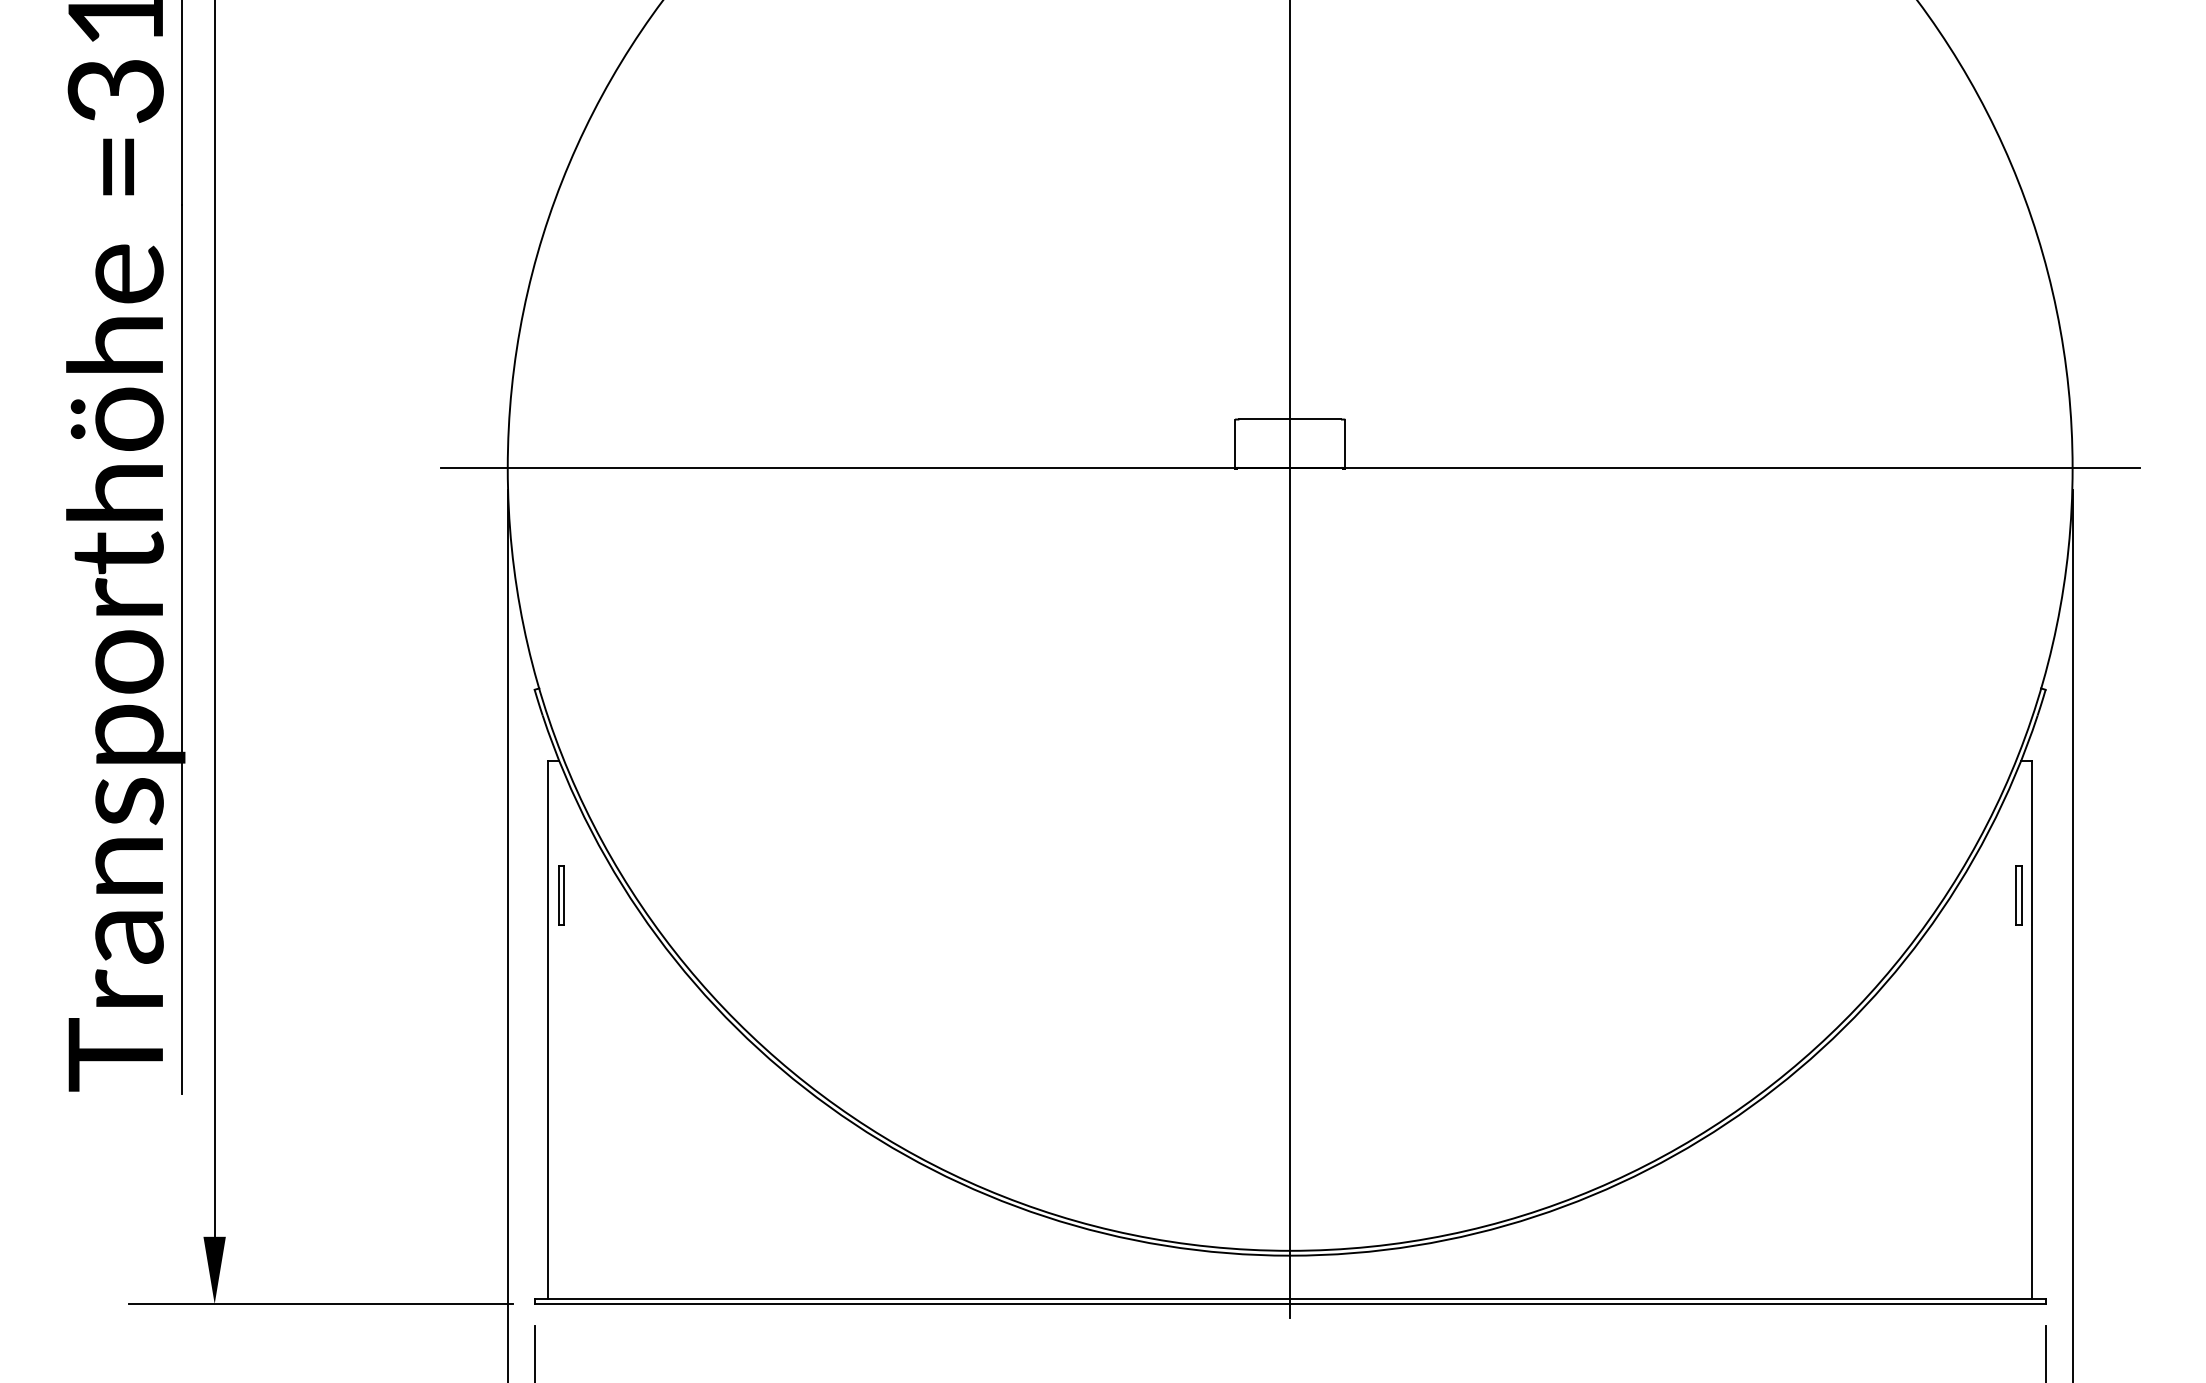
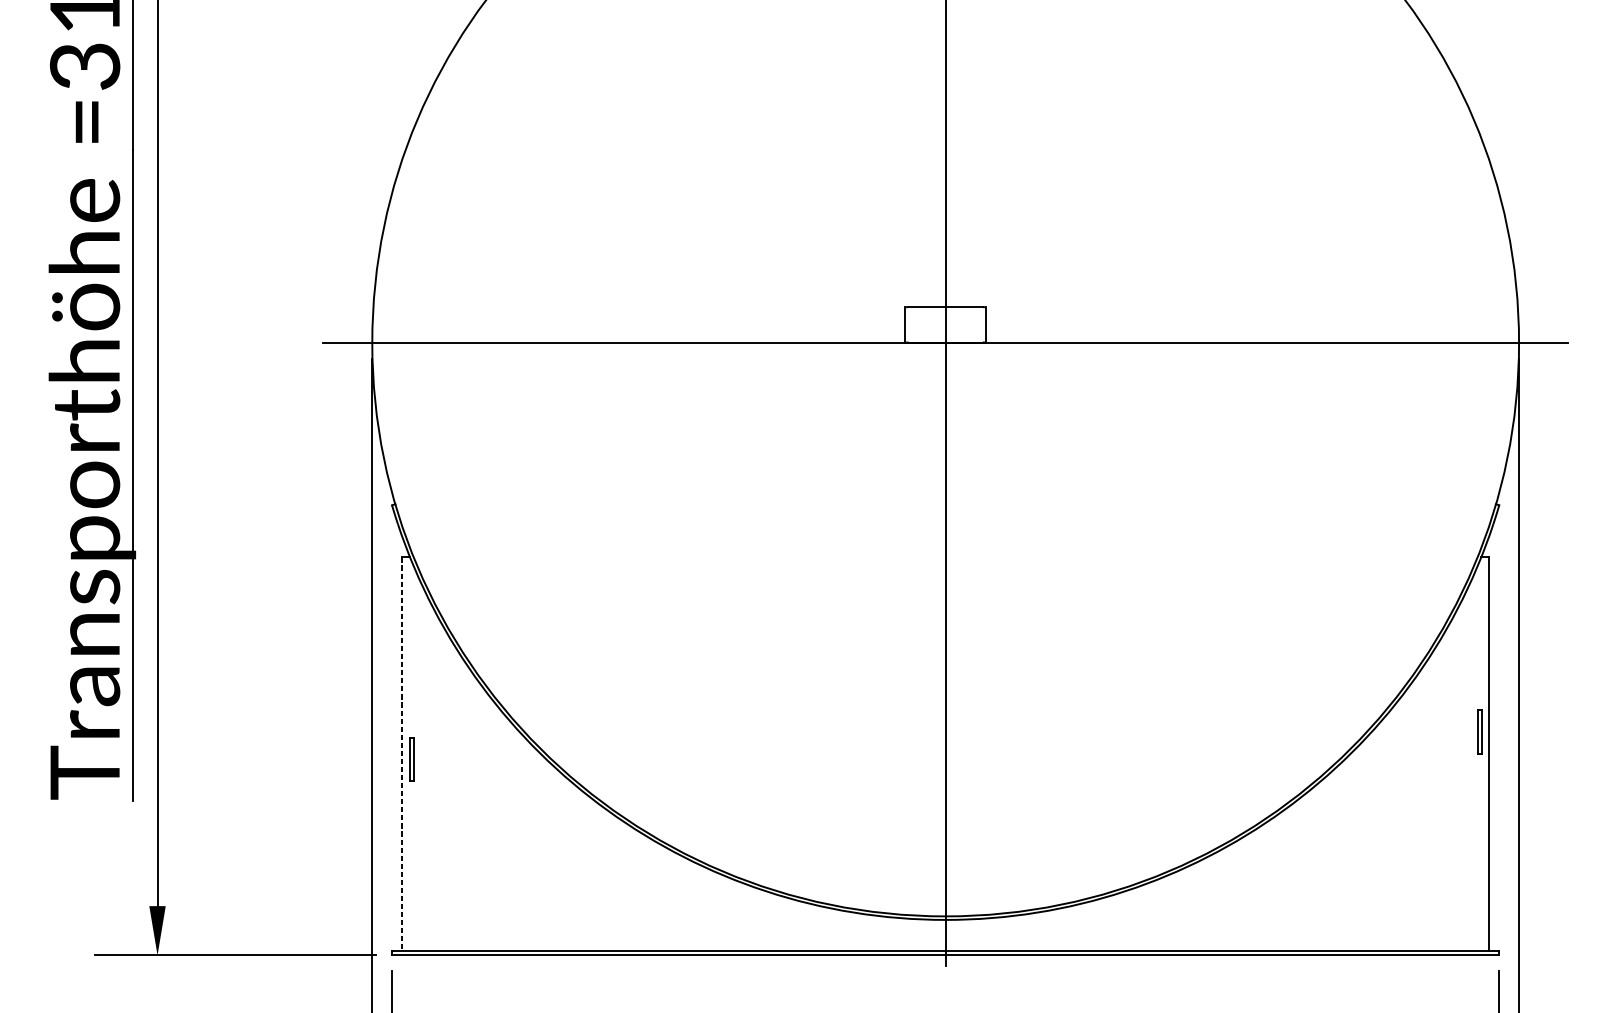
part: (561, 895) -> (411, 759), moved
part: (2018, 895) -> (1479, 732), moved
line: (548, 1029) -> (402, 754), solid -> dashed

